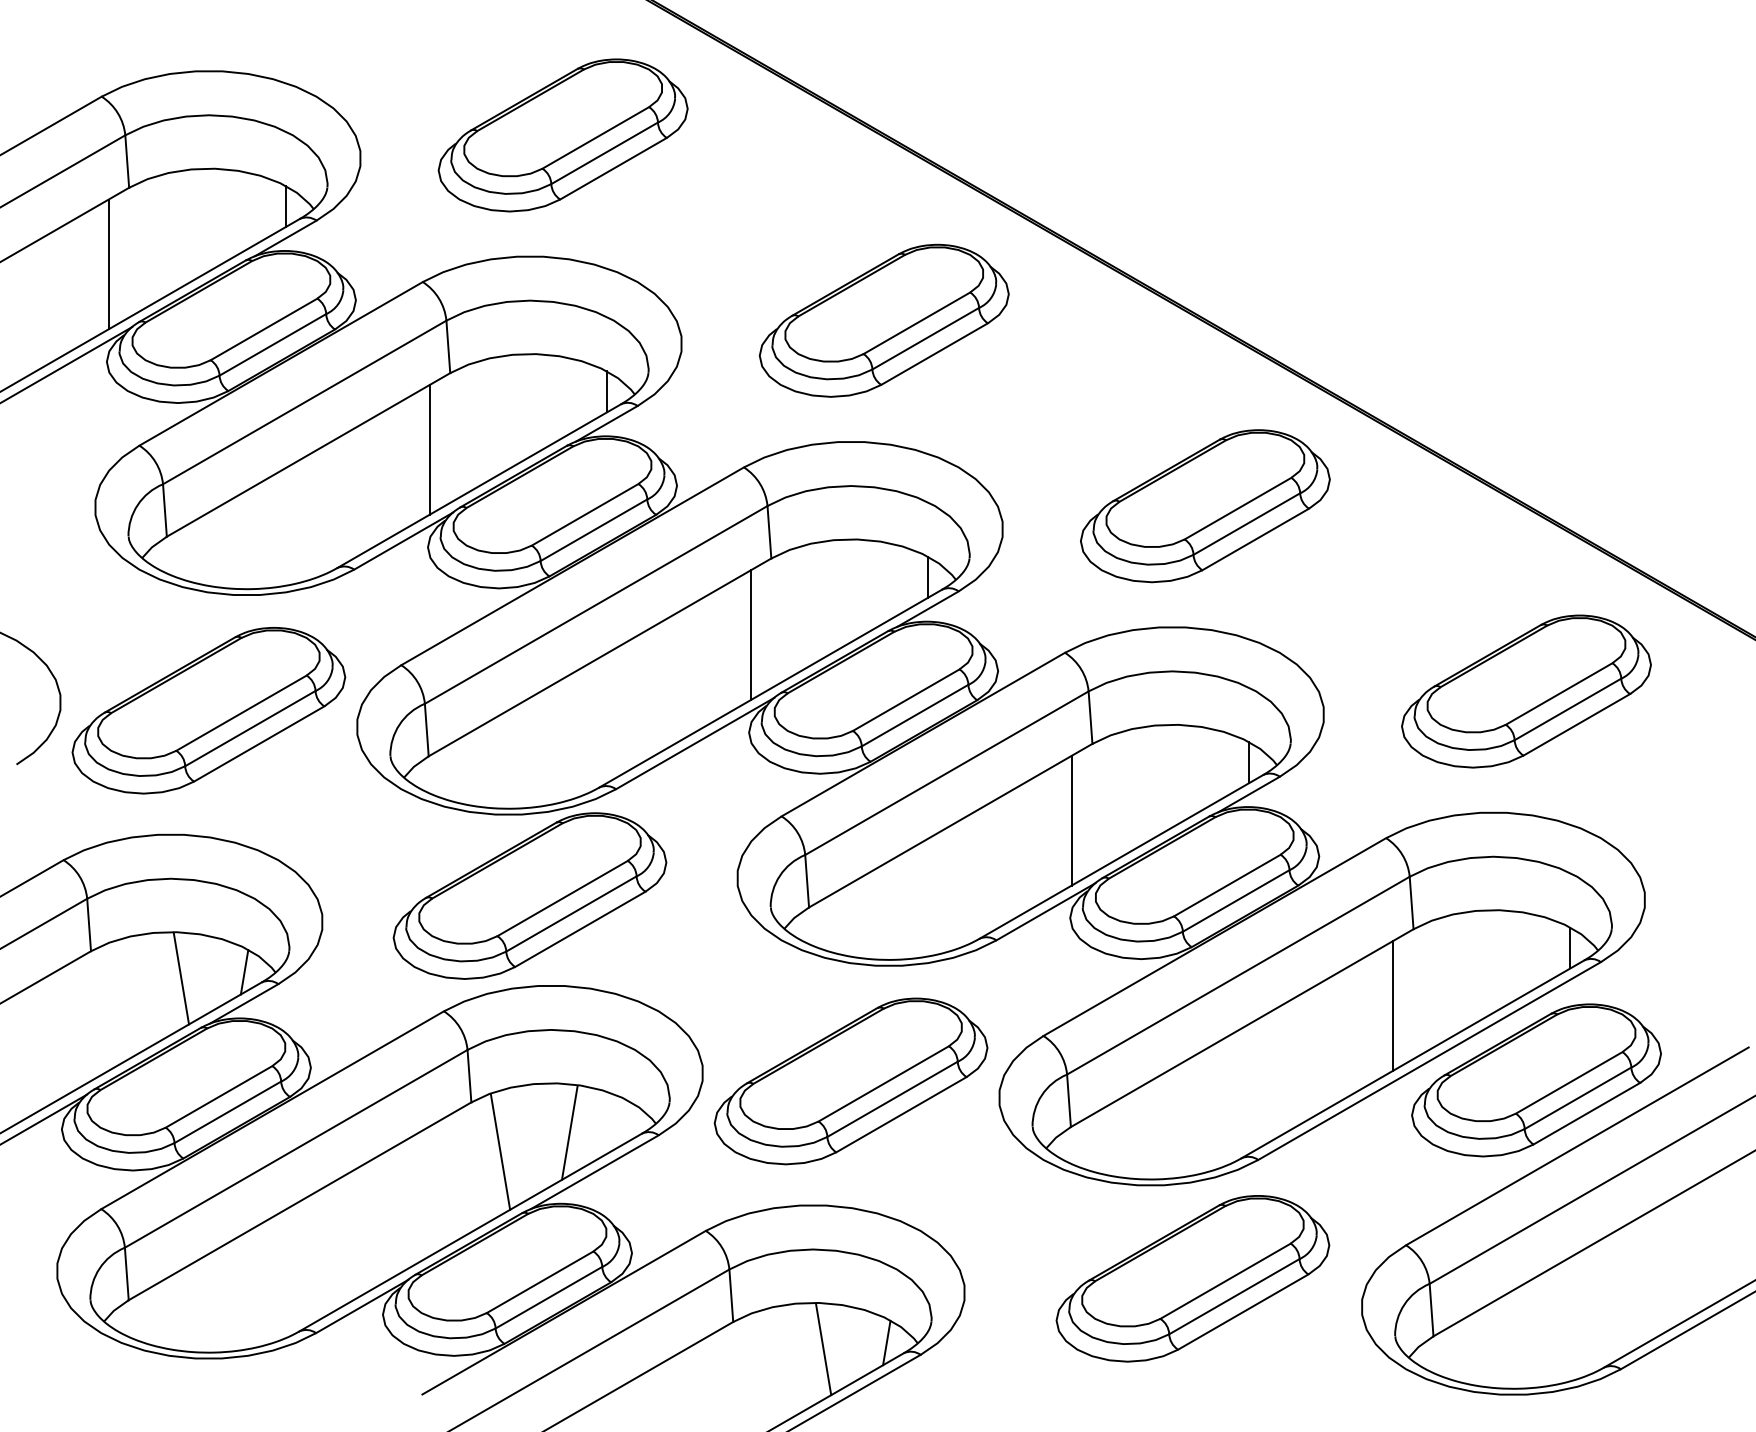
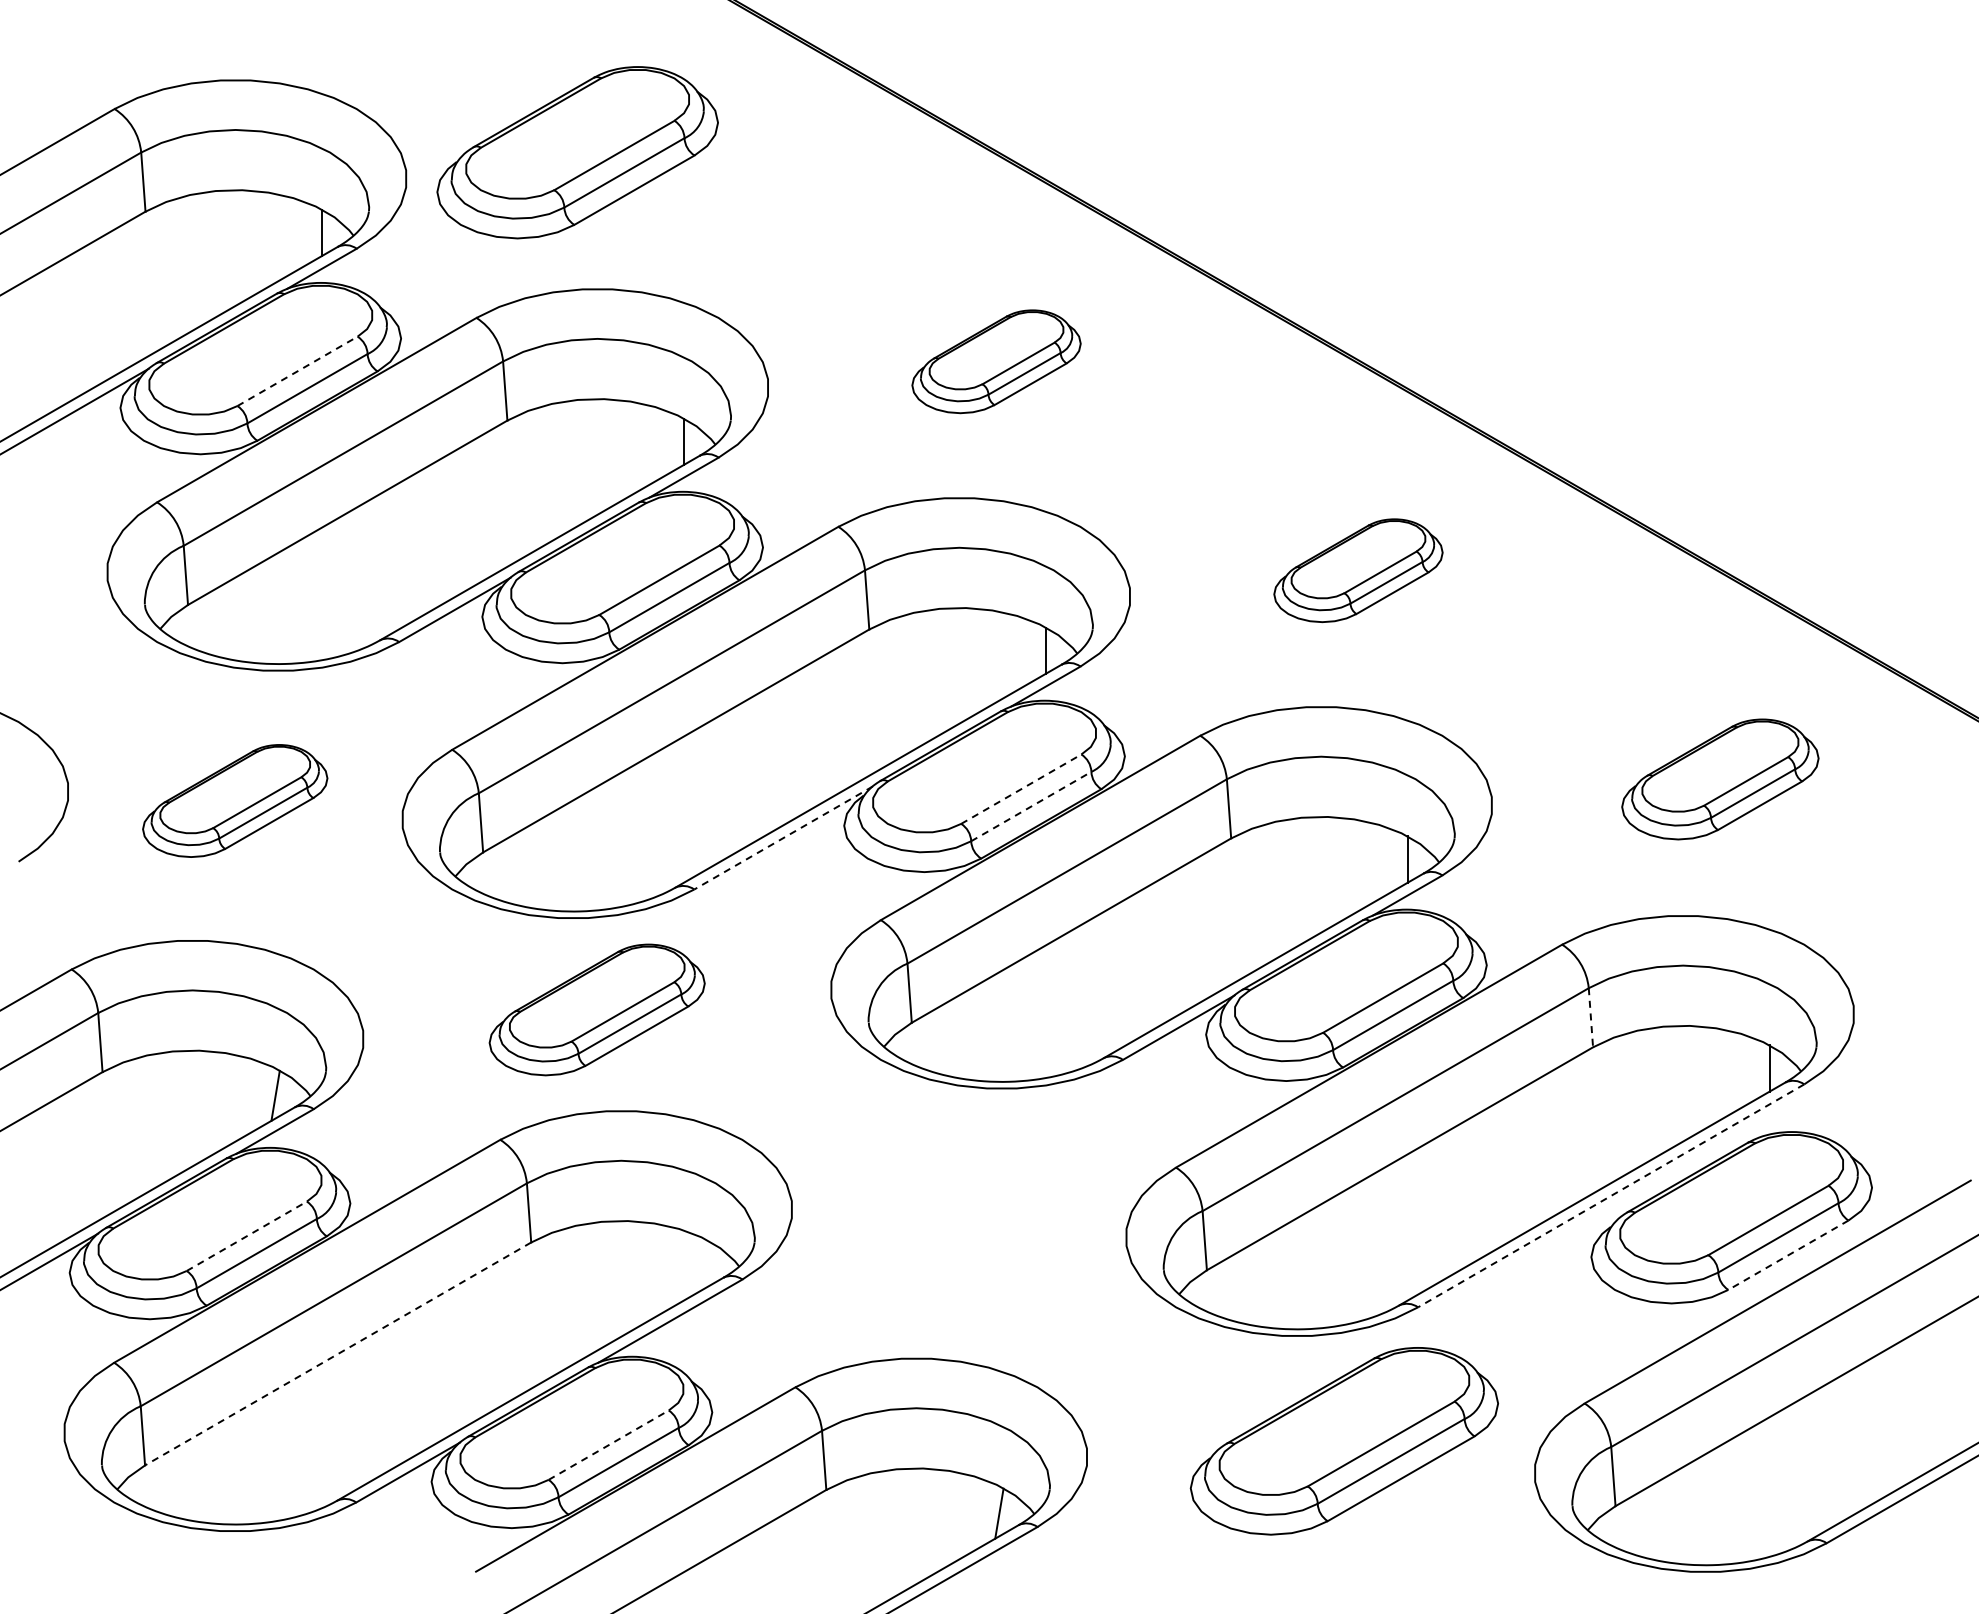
part: (563, 135) -> (577, 152), moved
line: (108, 264) -> (122, 298), removed
part: (884, 320) -> (996, 361), size x0.6
line: (263, 329) -> (297, 371), solid -> dashed
line: (429, 450) -> (484, 507), removed
part: (1205, 506) -> (1358, 570), size x0.6
line: (751, 634) -> (846, 715), removed
part: (1526, 691) -> (1720, 779), size x0.7
line: (906, 699) -> (1021, 788), solid -> dashed
part: (208, 710) -> (234, 800), size x0.6
line: (915, 715) -> (1031, 806), solid -> dashed
line: (695, 743) -> (783, 838), solid -> dashed
line: (1071, 820) -> (1207, 924), removed
part: (529, 895) -> (596, 1009), size x0.7
line: (1411, 902) -> (1590, 1017), solid -> dashed
line: (181, 978) -> (204, 1102), removed
line: (1392, 1005) -> (1569, 1133), removed
line: (1429, 1060) -> (1611, 1195), solid -> dashed
part: (850, 1081) -> (958, 1218), removed
line: (219, 1097) -> (247, 1236), solid -> dashed
line: (1586, 1113) -> (1788, 1255), solid -> dashed
line: (569, 1132) -> (641, 1276), removed
line: (500, 1152) -> (563, 1298), removed
line: (300, 1200) -> (338, 1353), solid -> dashed
line: (540, 1281) -> (609, 1444), solid -> dashed
line: (822, 1349) -> (927, 1520), removed

